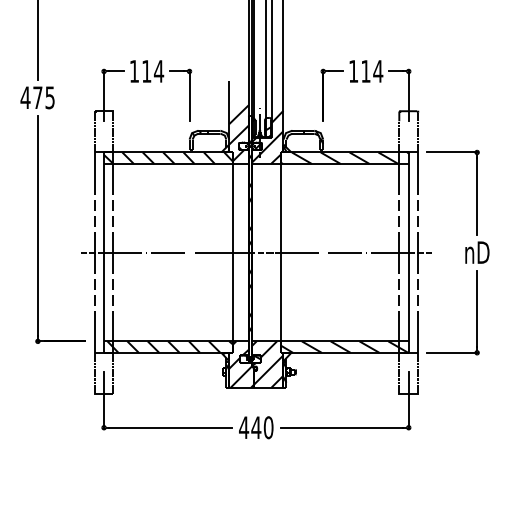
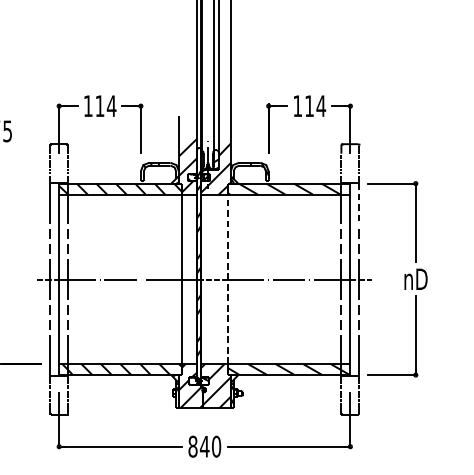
line: (418, 173) -> (359, 203), solid -> dashed
line: (280, 252) -> (227, 279), solid -> dashed
text: (244, 427) -> (193, 446), 440 -> 840

